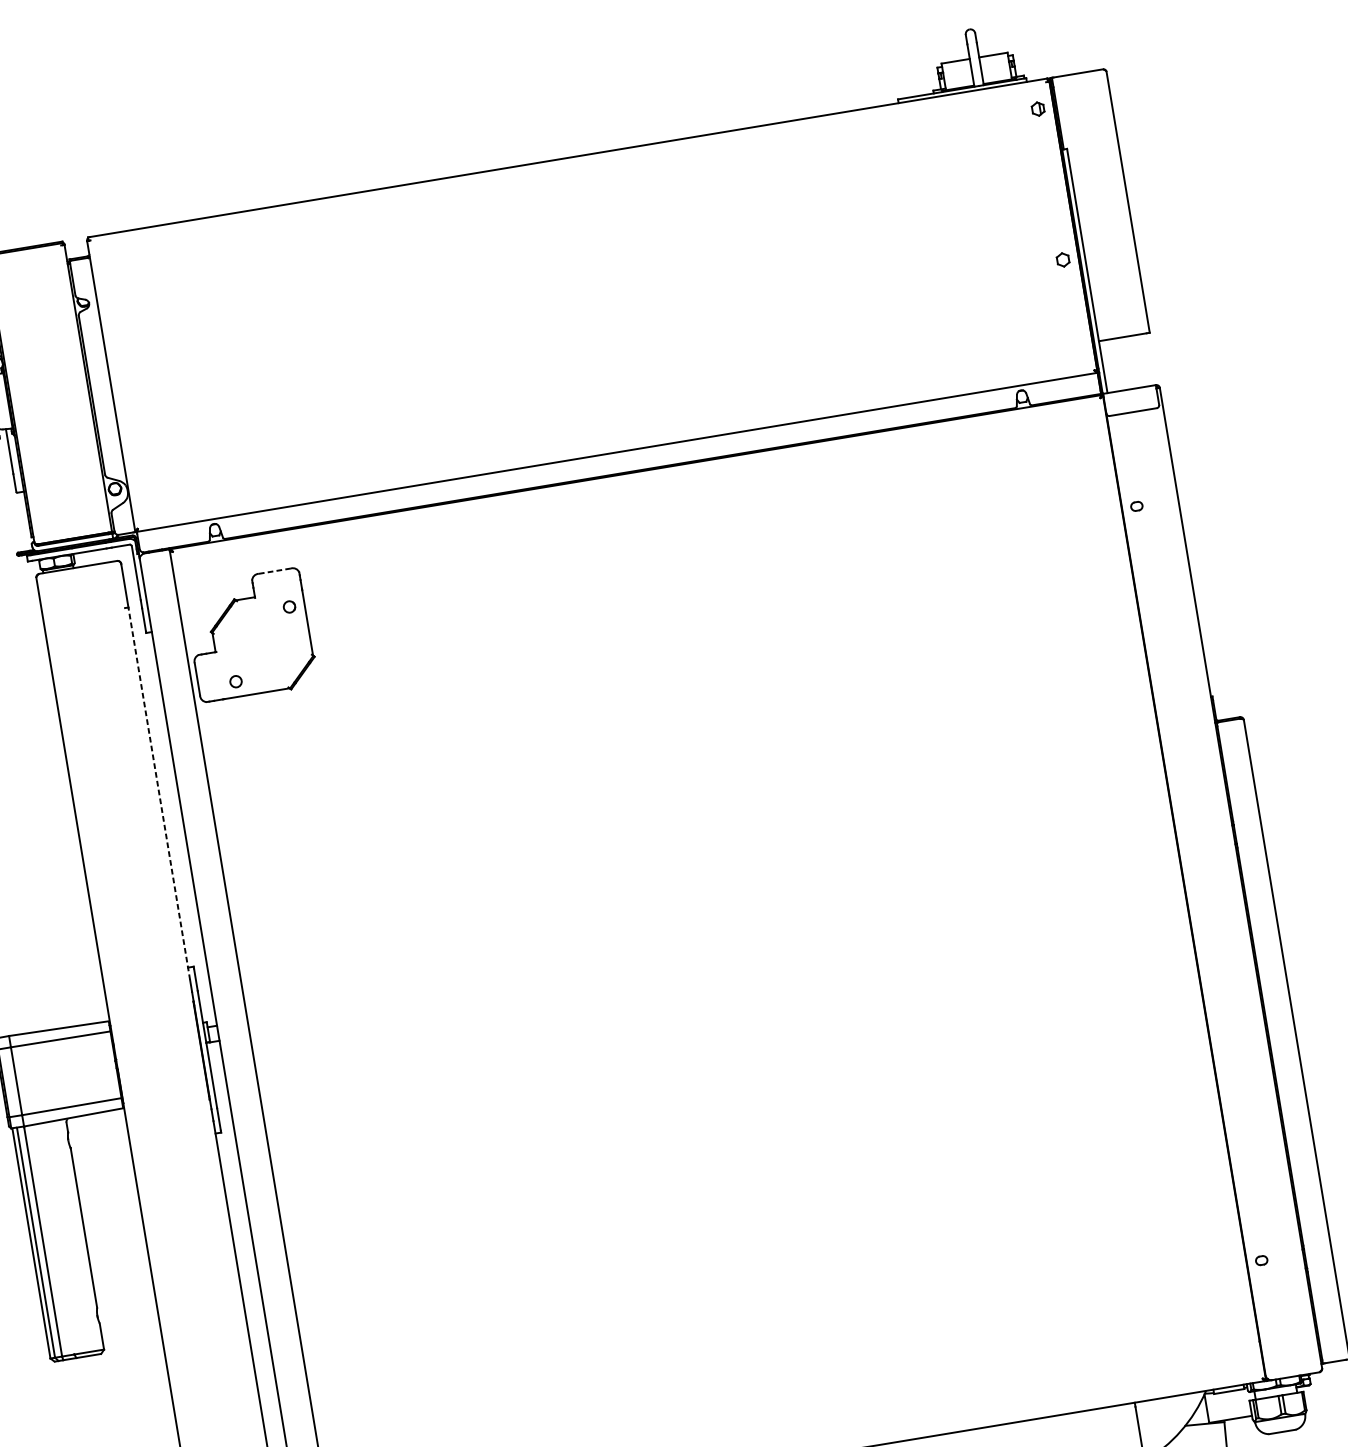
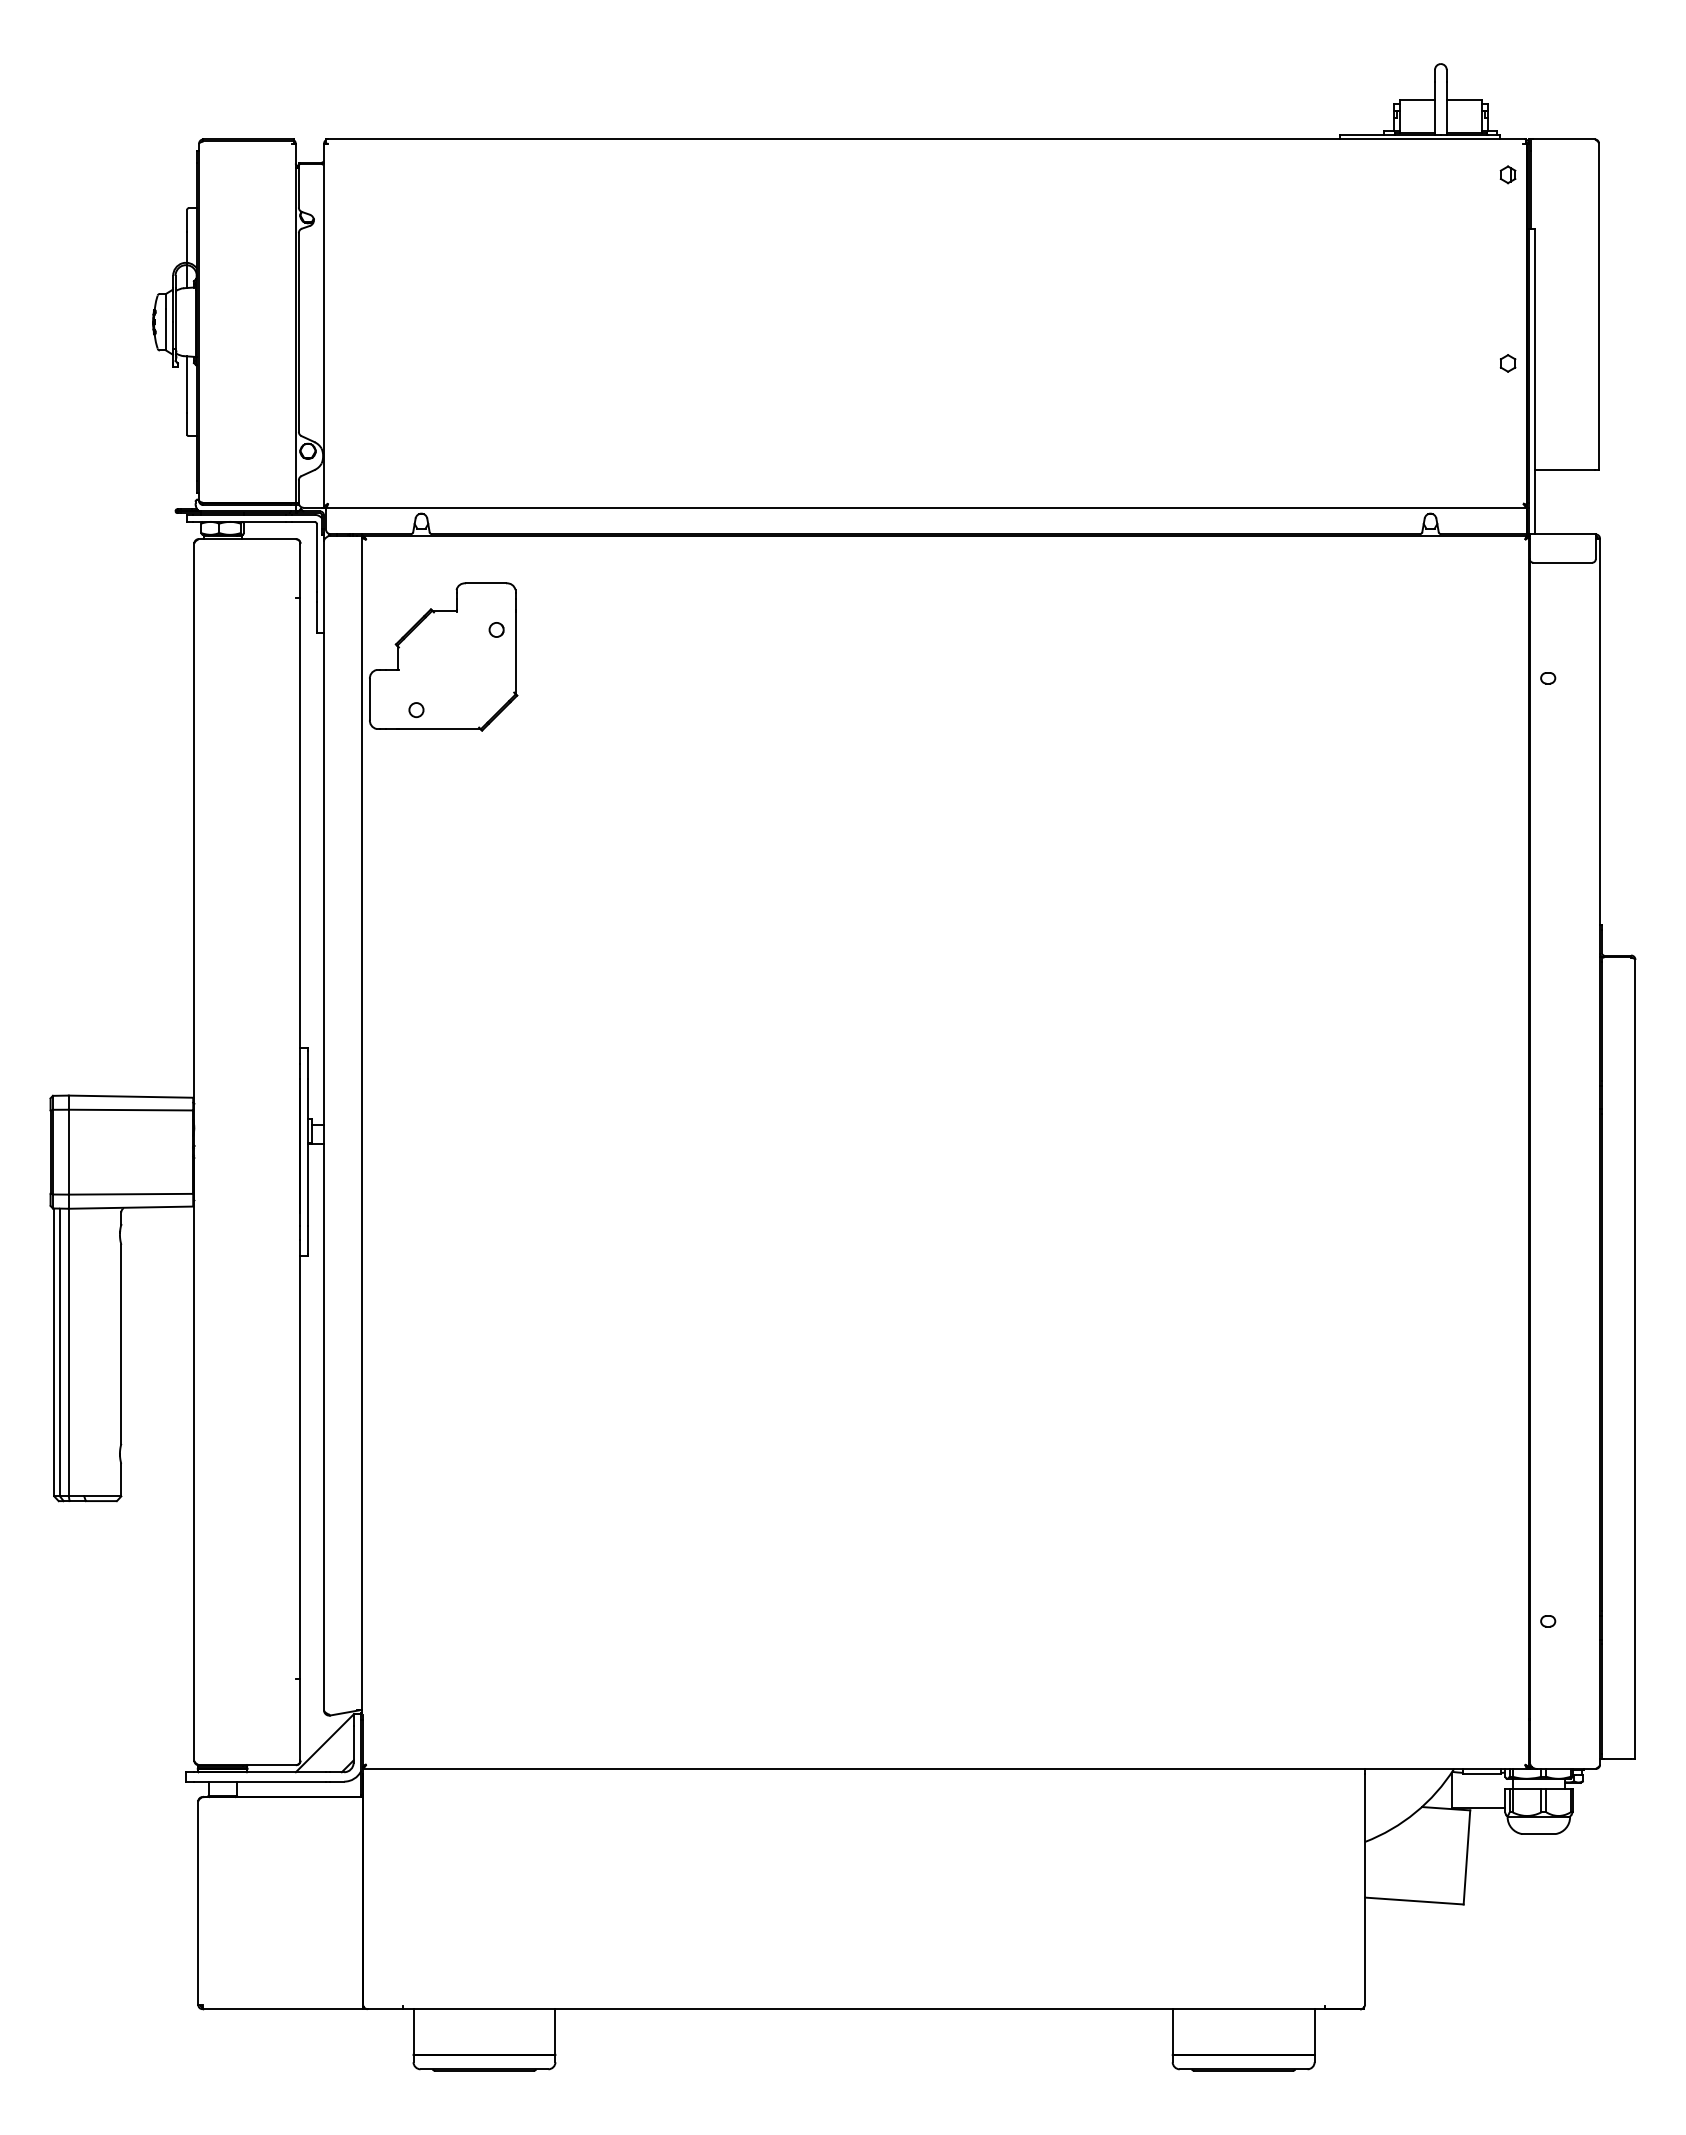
line: (274, 571) -> (485, 583), dashed -> solid
line: (159, 794) -> (300, 831), dashed -> solid

